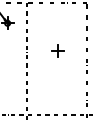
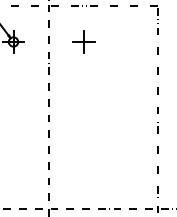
part: (57, 50) -> (82, 40), moved

